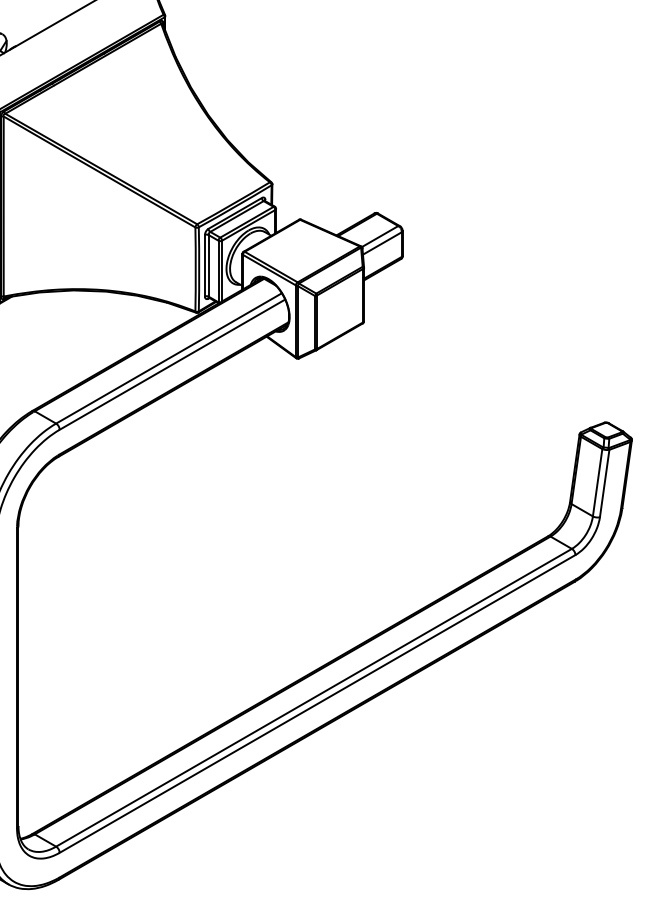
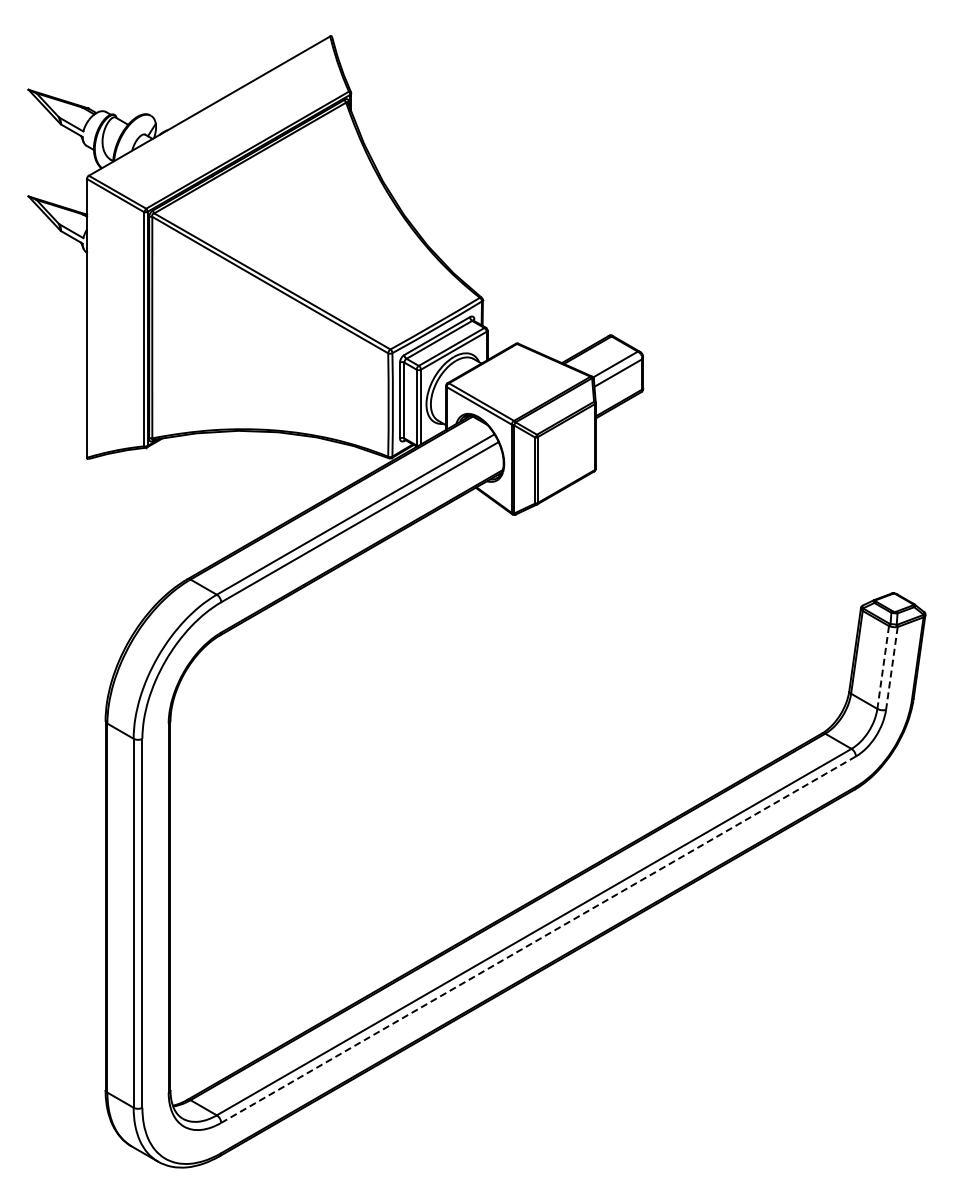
line: (597, 482) -> (883, 667), solid -> dashed
line: (604, 483) -> (891, 668), solid -> dashed
line: (317, 703) -> (538, 939), solid -> dashed

